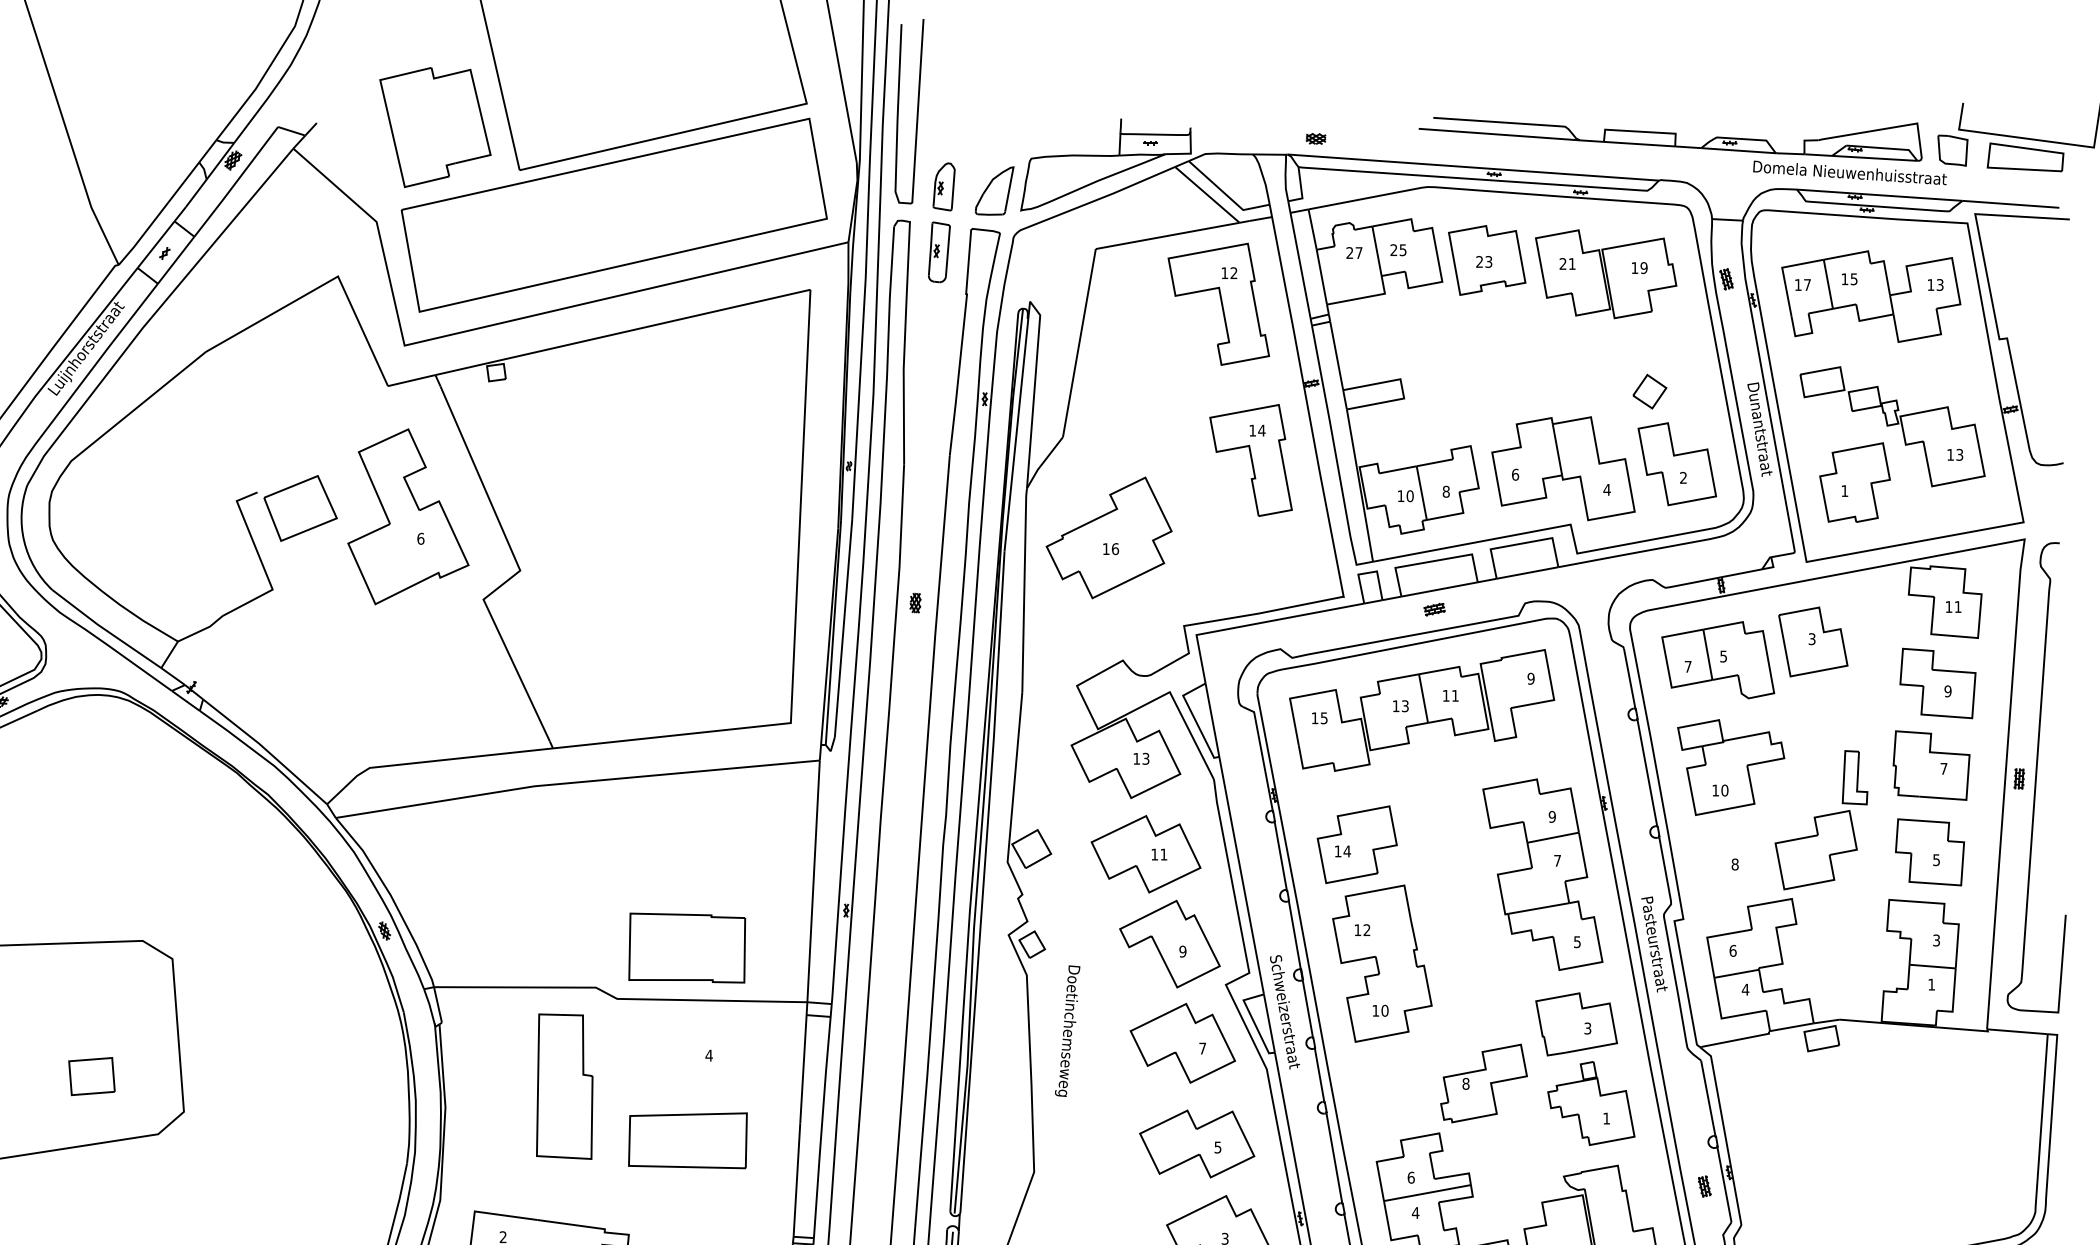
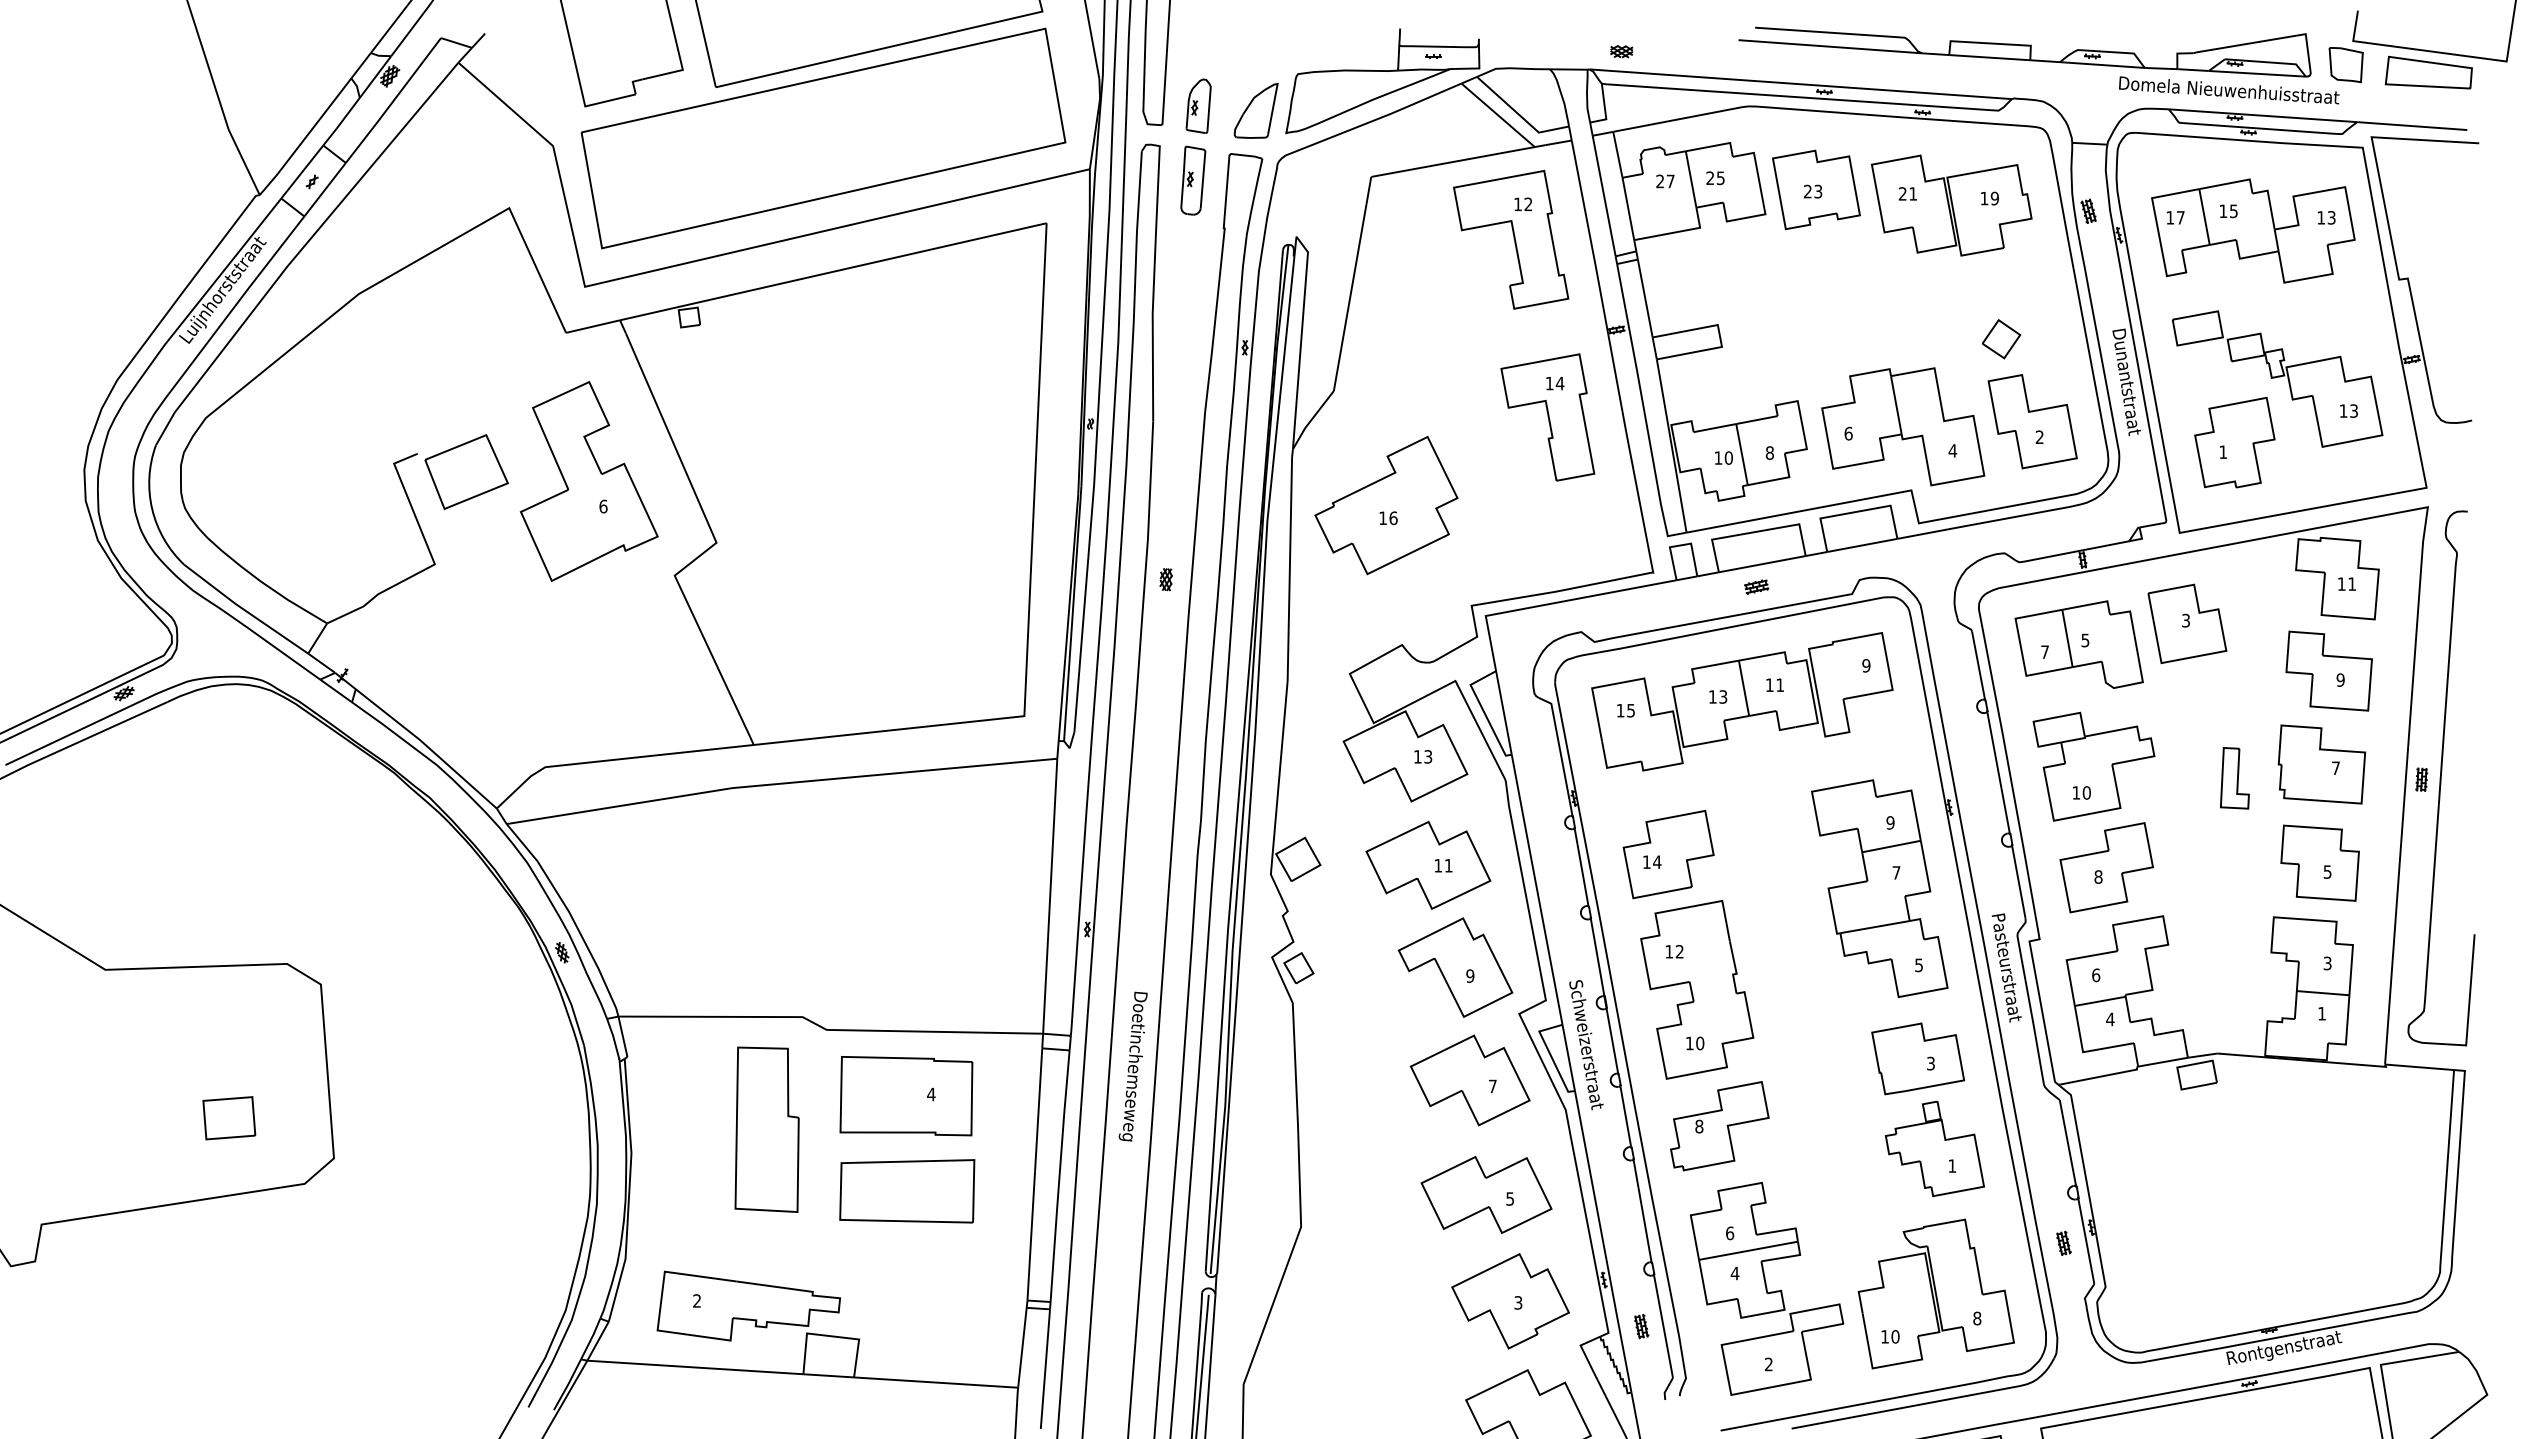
part: (1816, 849) -> (2106, 867), moved
part: (687, 948) -> (906, 1096), moved
text: (1067, 1031) -> (1132, 1066), moved
part: (1483, 1083) -> (1719, 1126), moved

